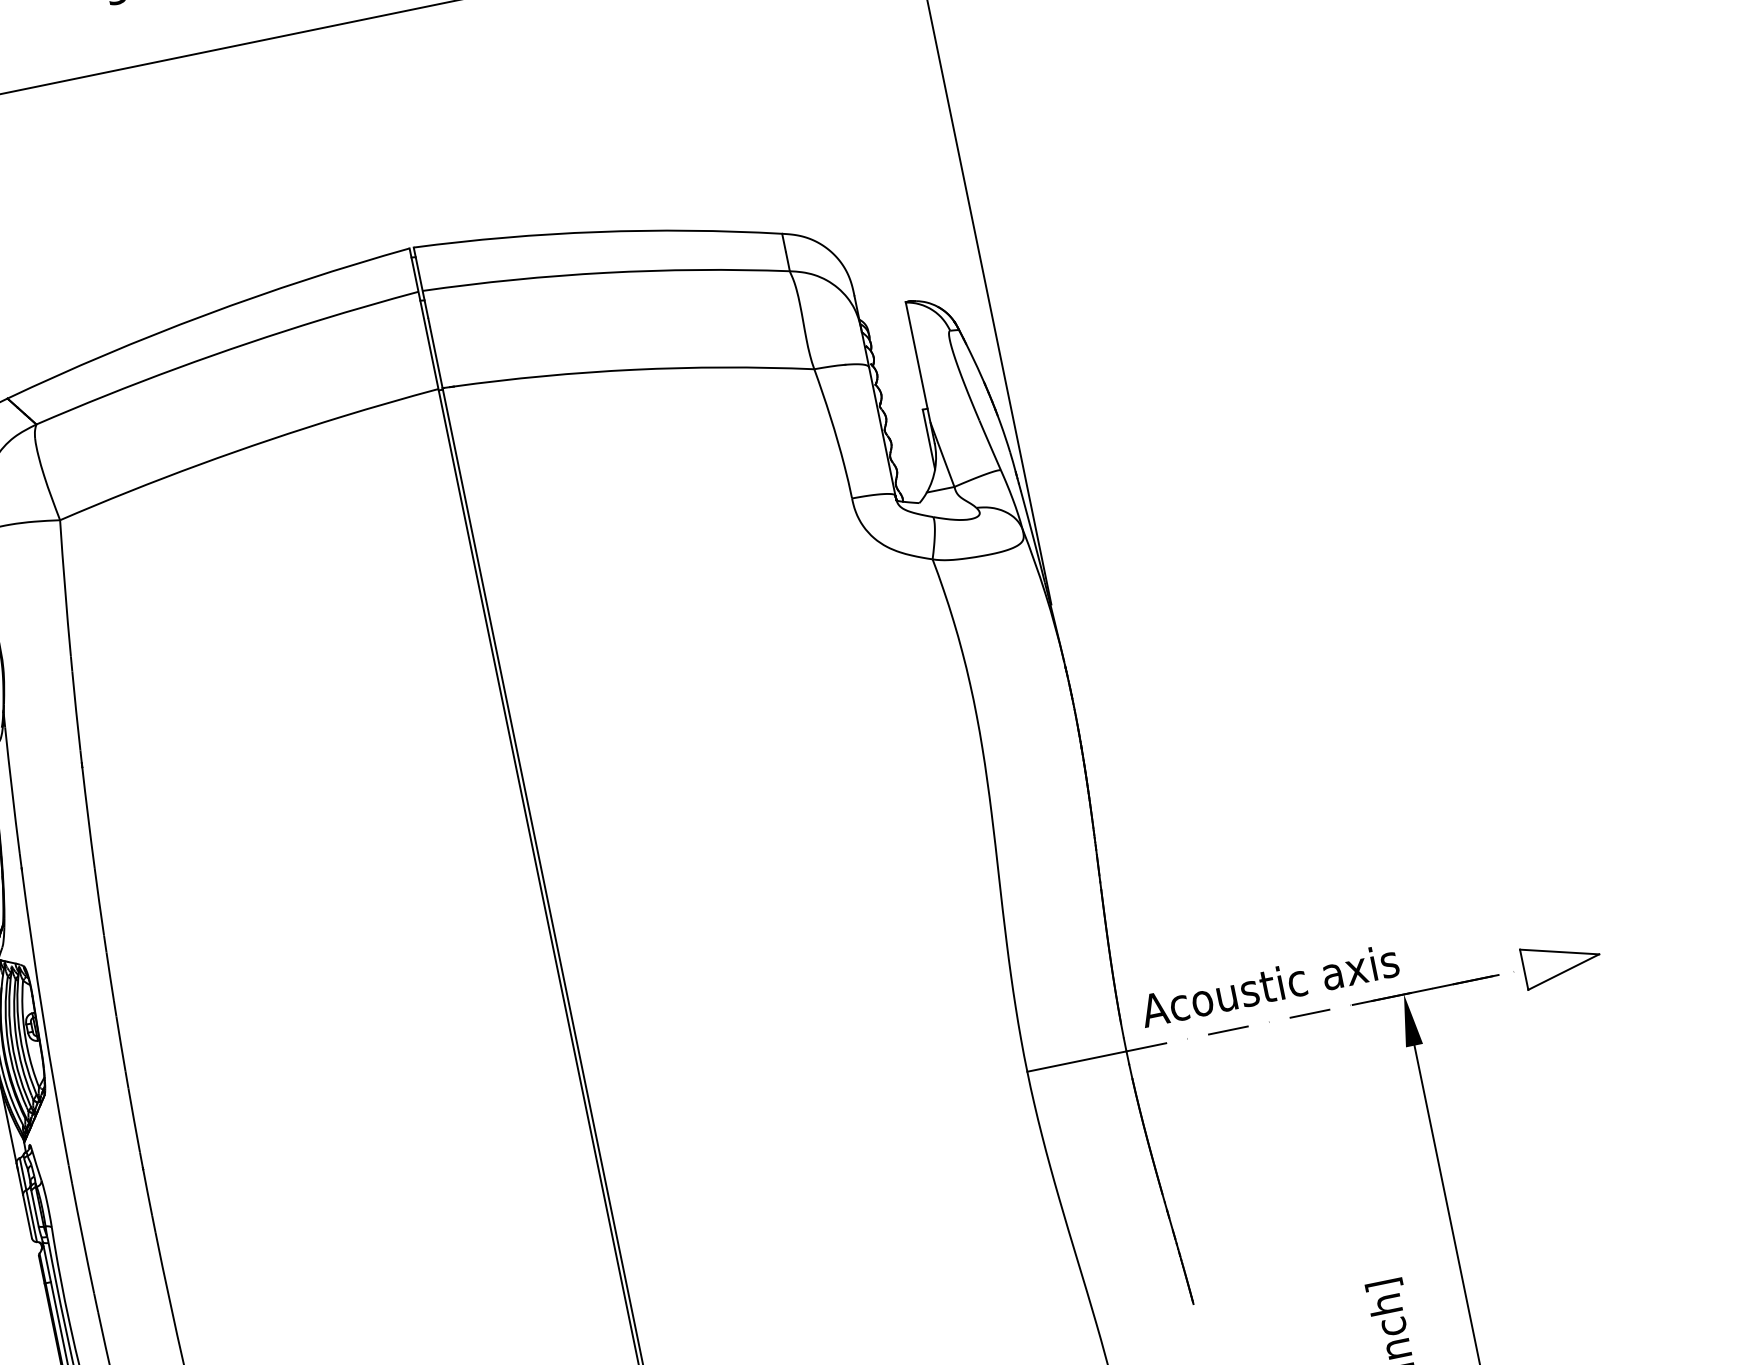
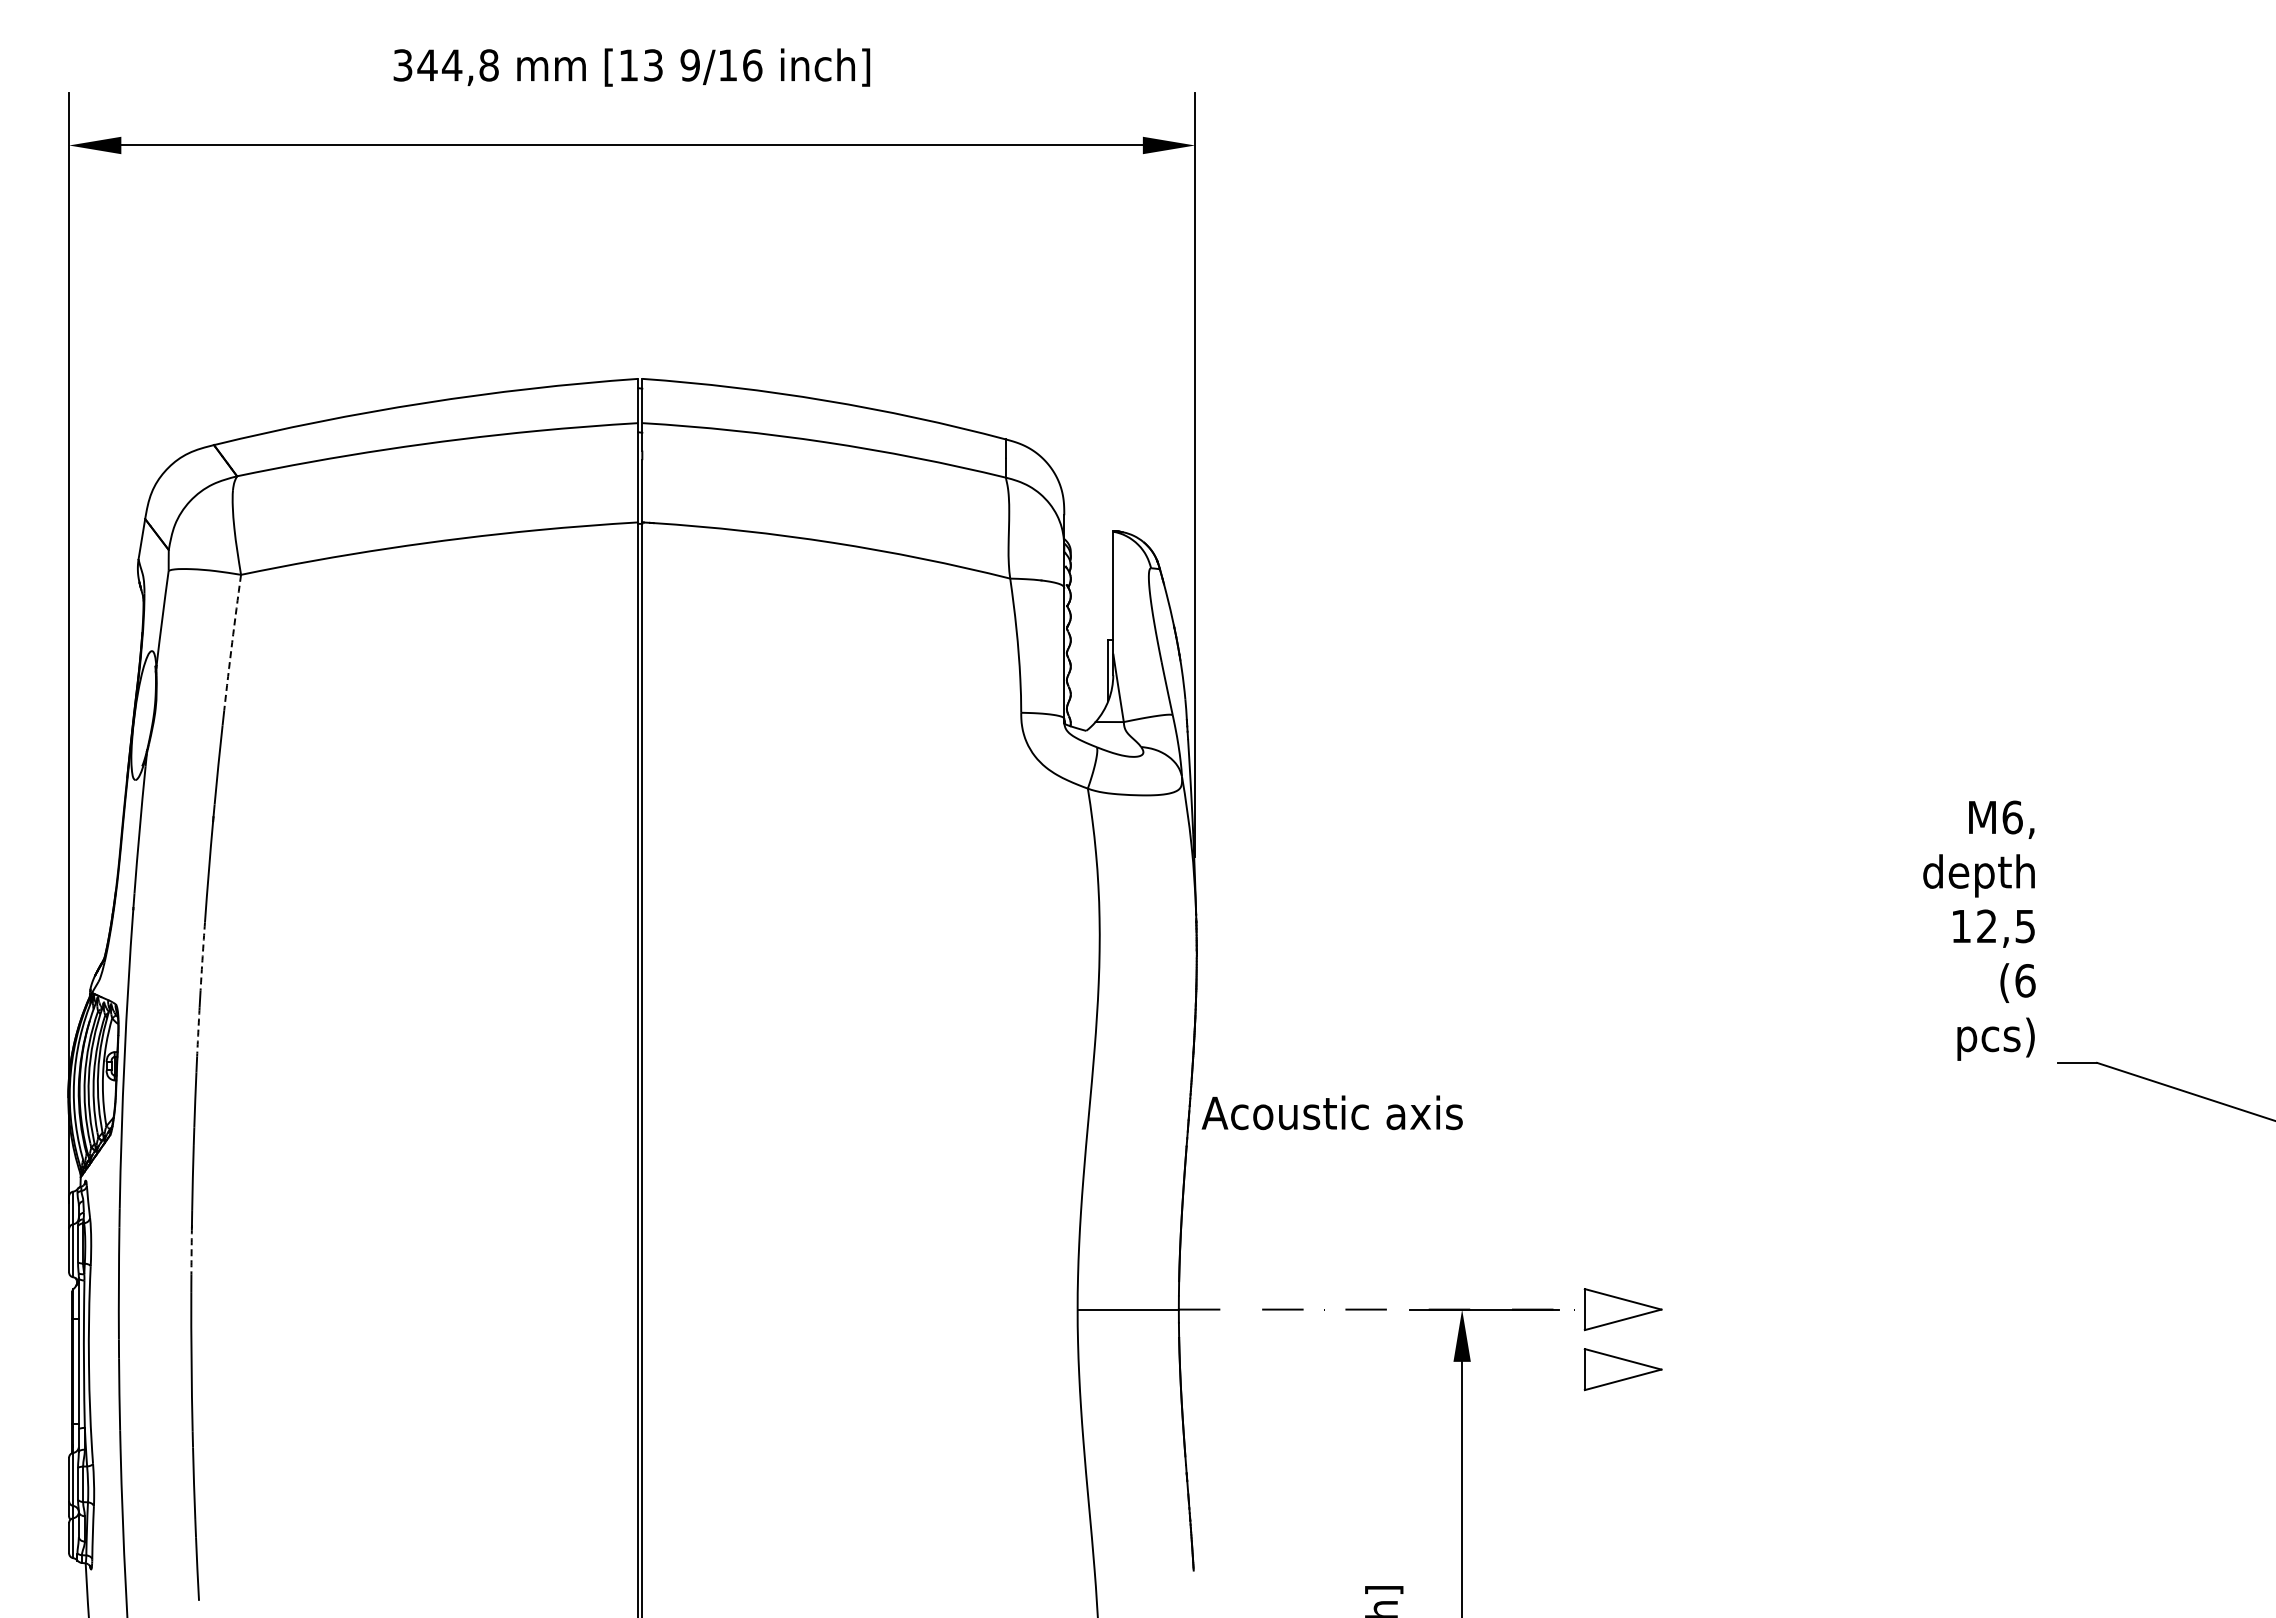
arc: (65, 588) -> (232, 642), solid -> dashed
arc: (99, 901) -> (202, 956), solid -> dashed
arc: (110, 977) -> (198, 1032), solid -> dashed
text: (1268, 985) -> (1331, 1112), moved
part: (1573, 1020) -> (1622, 1369), added
arc: (147, 1193) -> (191, 1251), solid -> dashed

